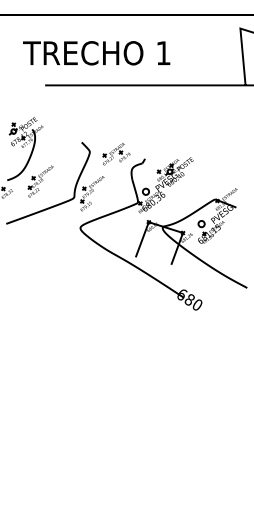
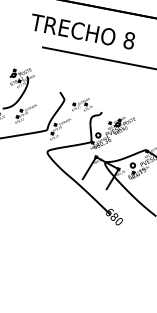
text: (163, 53) -> (129, 40), 1 -> 8

